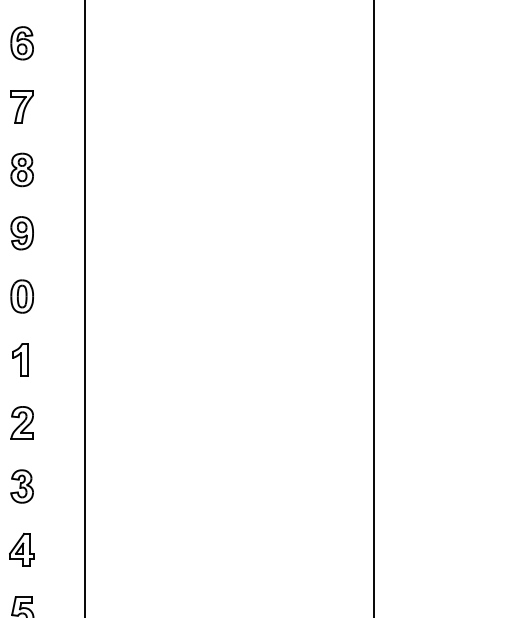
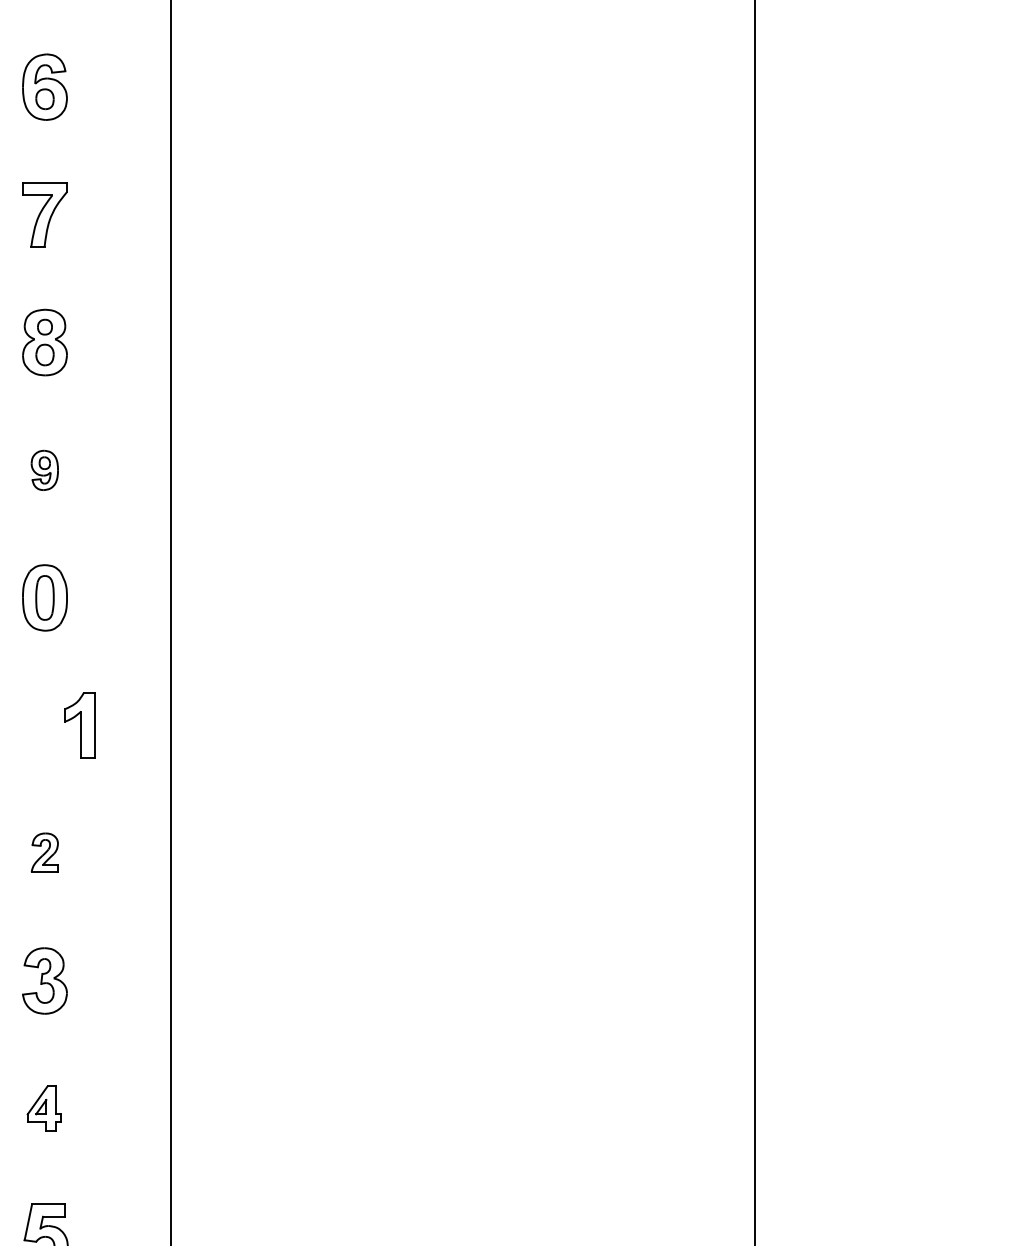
part: (21, 233) -> (43, 470), size x0.6
part: (20, 359) -> (79, 724), moved
part: (21, 422) -> (43, 851), size x0.6
part: (21, 549) -> (43, 1108), size x0.7

